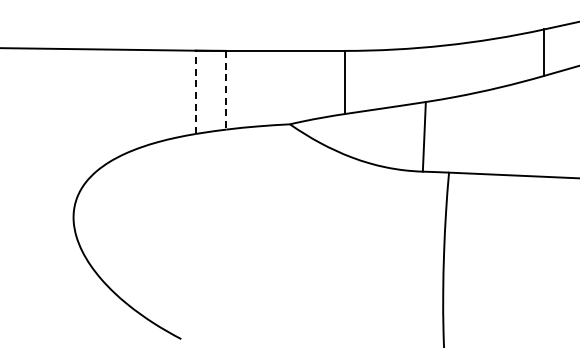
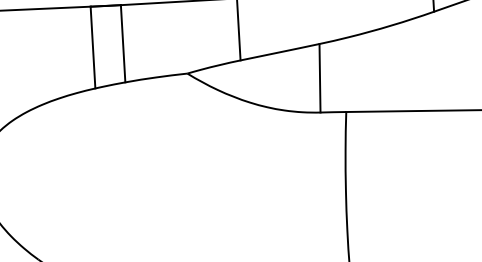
line: (226, 90) -> (123, 43), dashed -> solid
line: (195, 92) -> (92, 47), dashed -> solid

